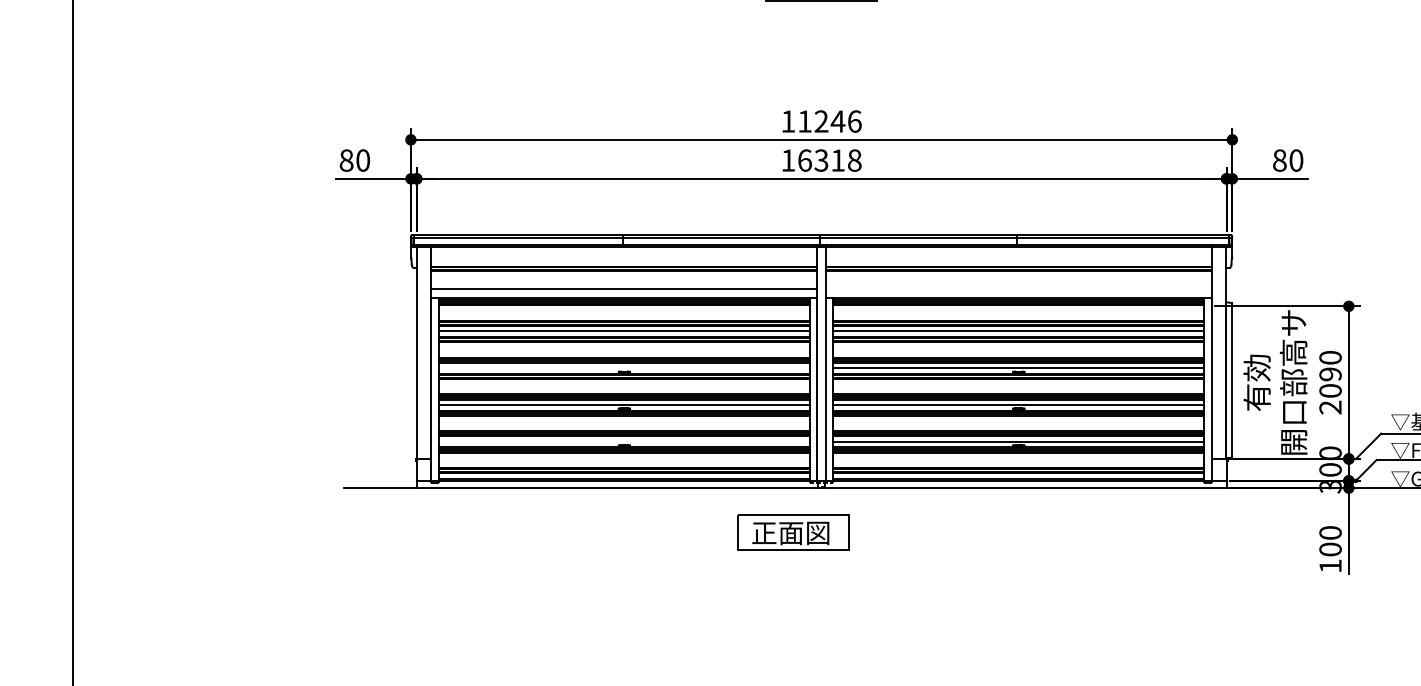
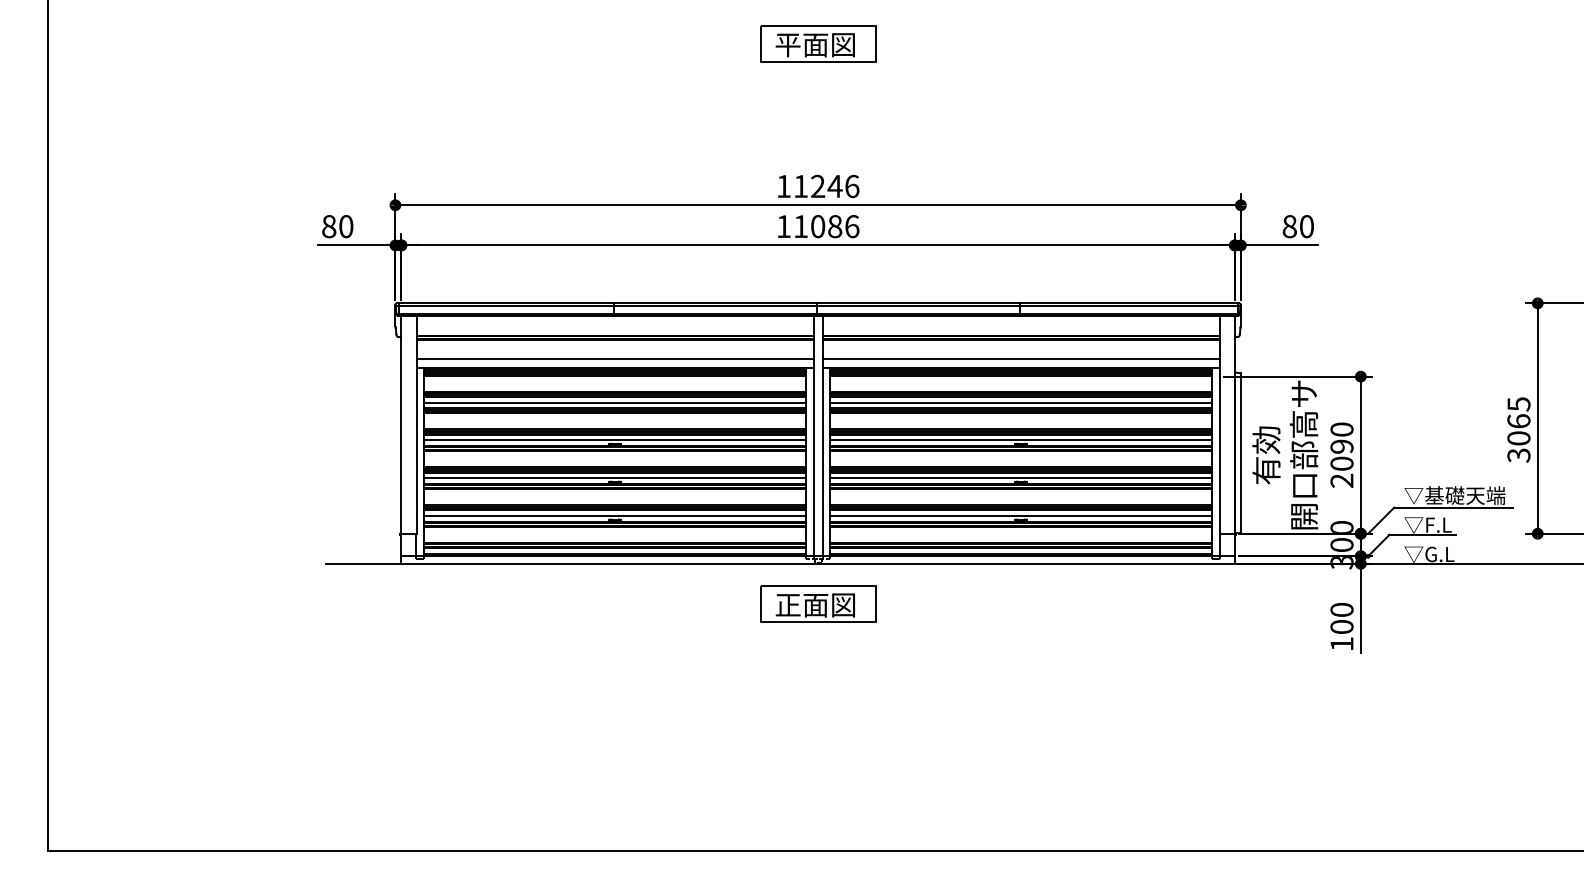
text: (829, 160) -> (826, 226), 16318 -> 11086
line: (1018, 289) -> (1020, 359), added
line: (624, 368) -> (615, 440), added
line: (624, 442) -> (615, 516), added
part: (793, 531) -> (818, 603), moved

